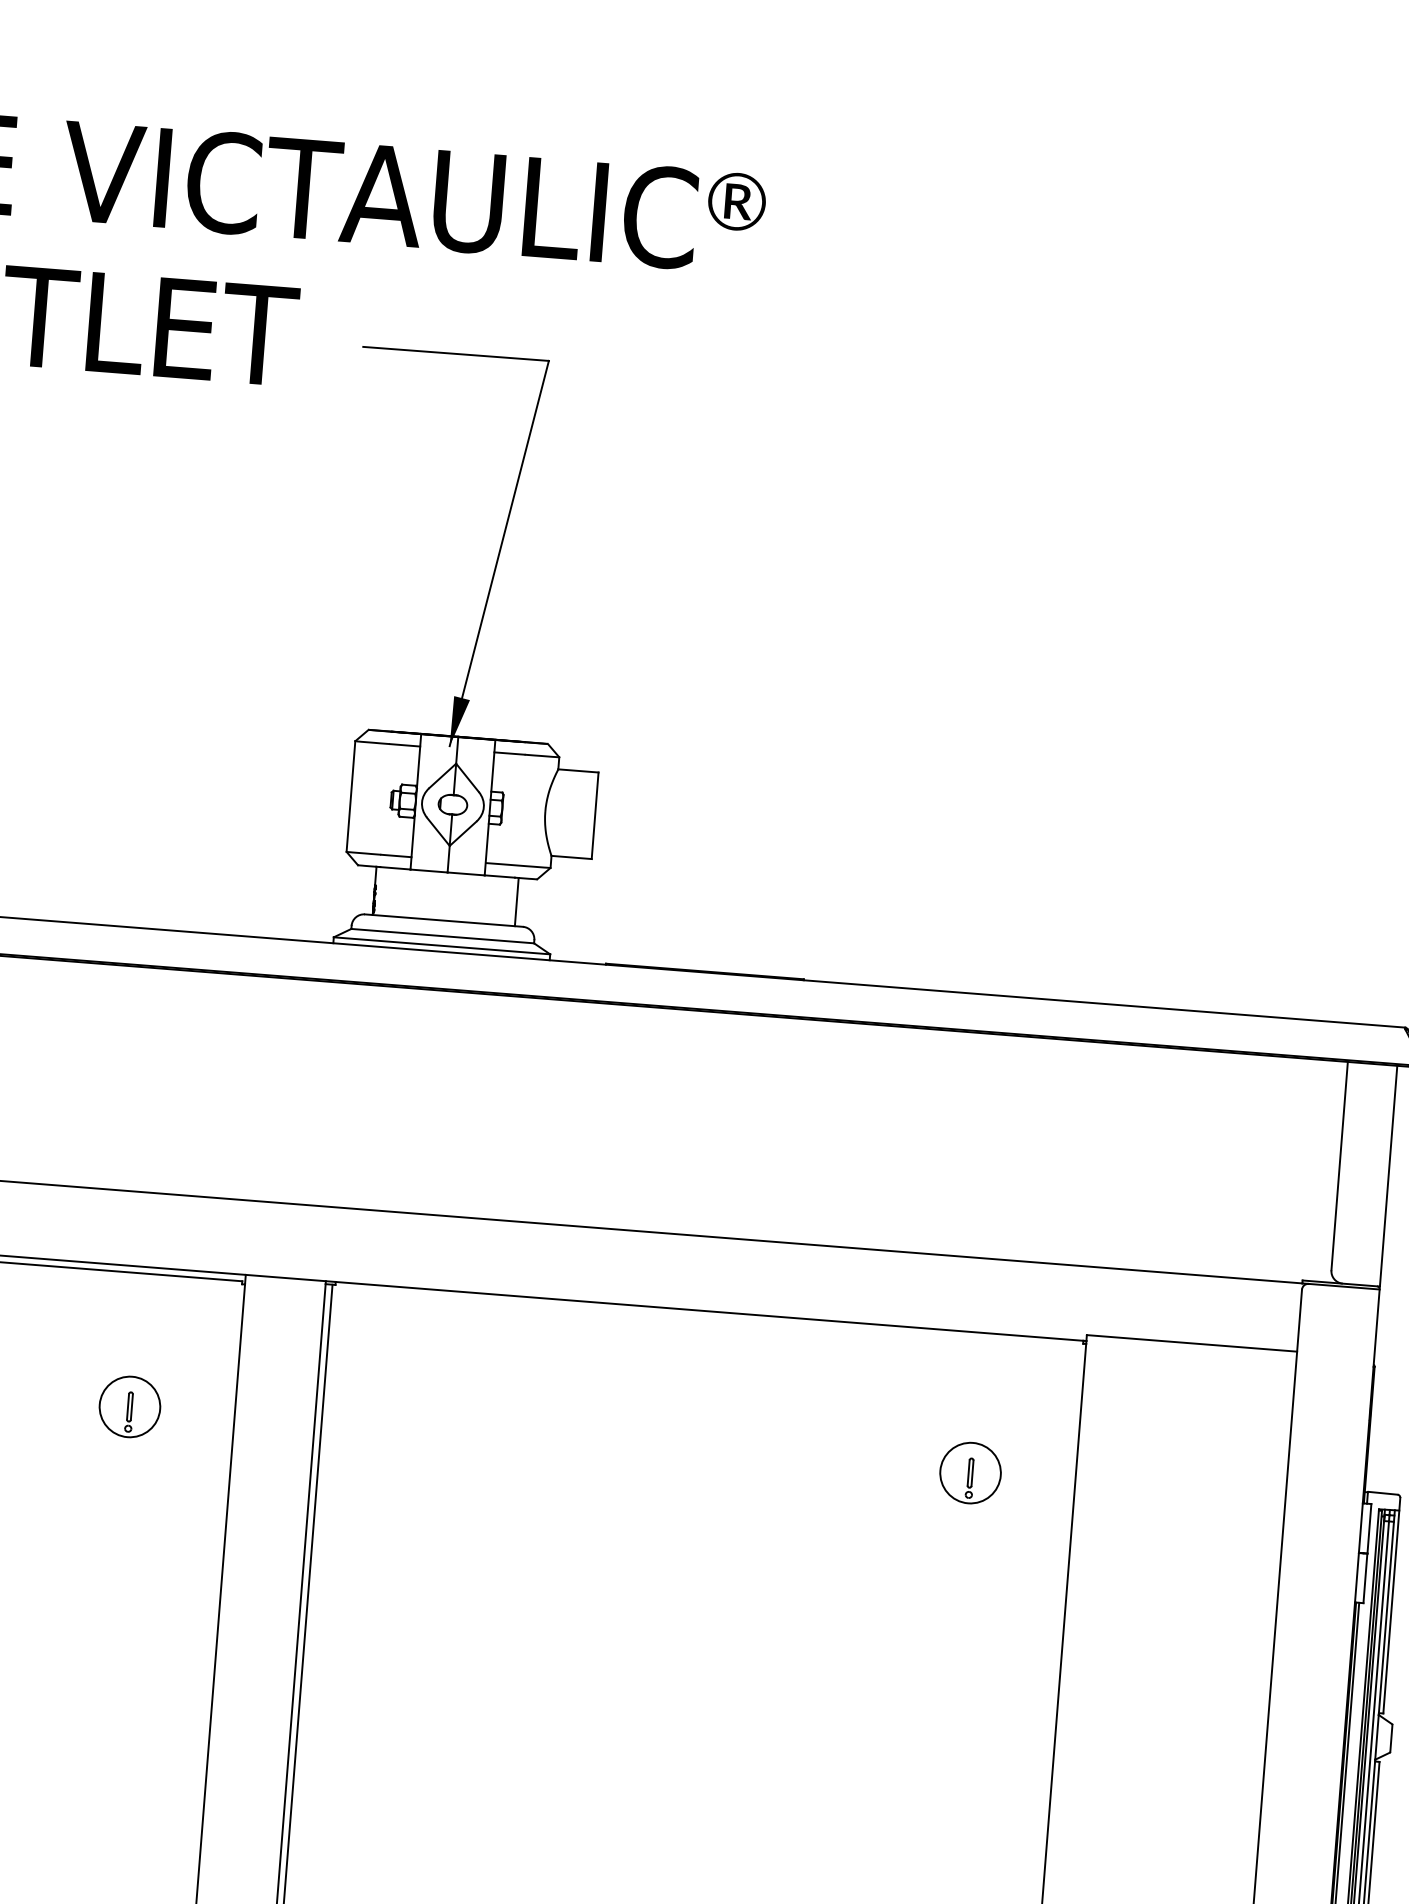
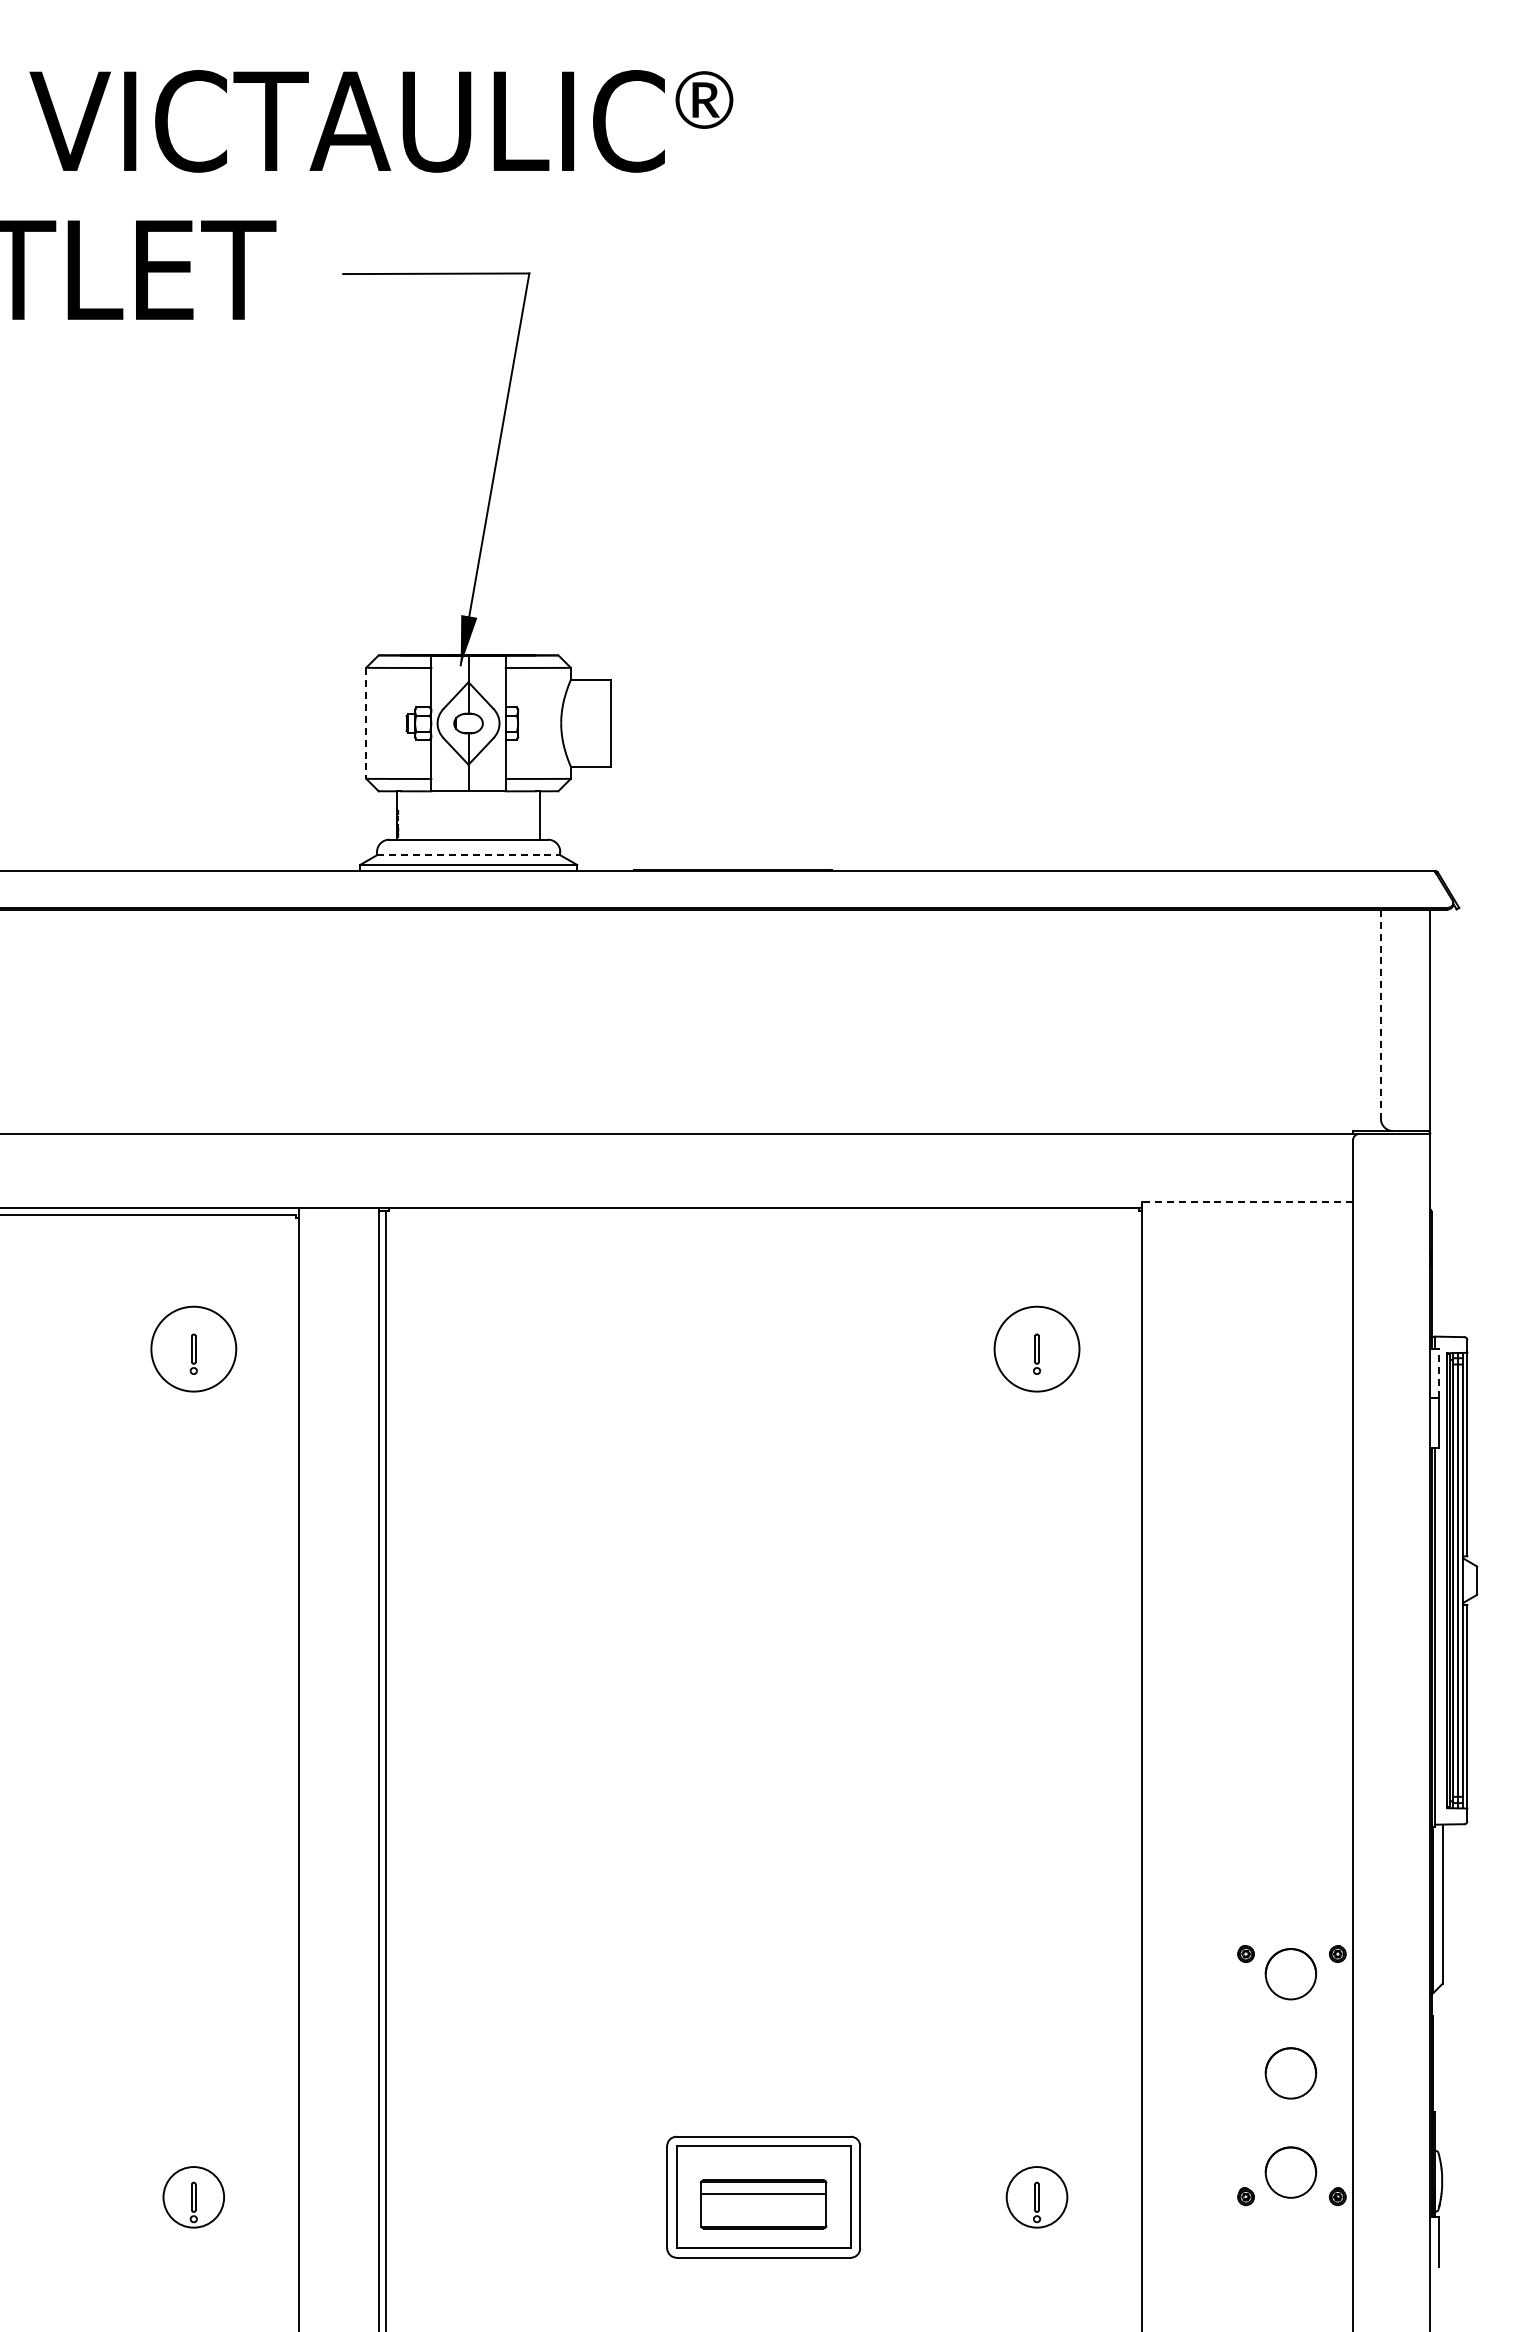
line: (351, 796) -> (366, 723), solid -> dashed
line: (442, 936) -> (468, 855), solid -> dashed
line: (1339, 1166) -> (1380, 1014), solid -> dashed
line: (1191, 1343) -> (1247, 1202), solid -> dashed
circle: (129, 1406) -> (193, 1348), size x1.4
circle: (970, 1472) -> (1036, 1348), size x1.4
line: (1369, 1528) -> (1439, 1373), solid -> dashed

